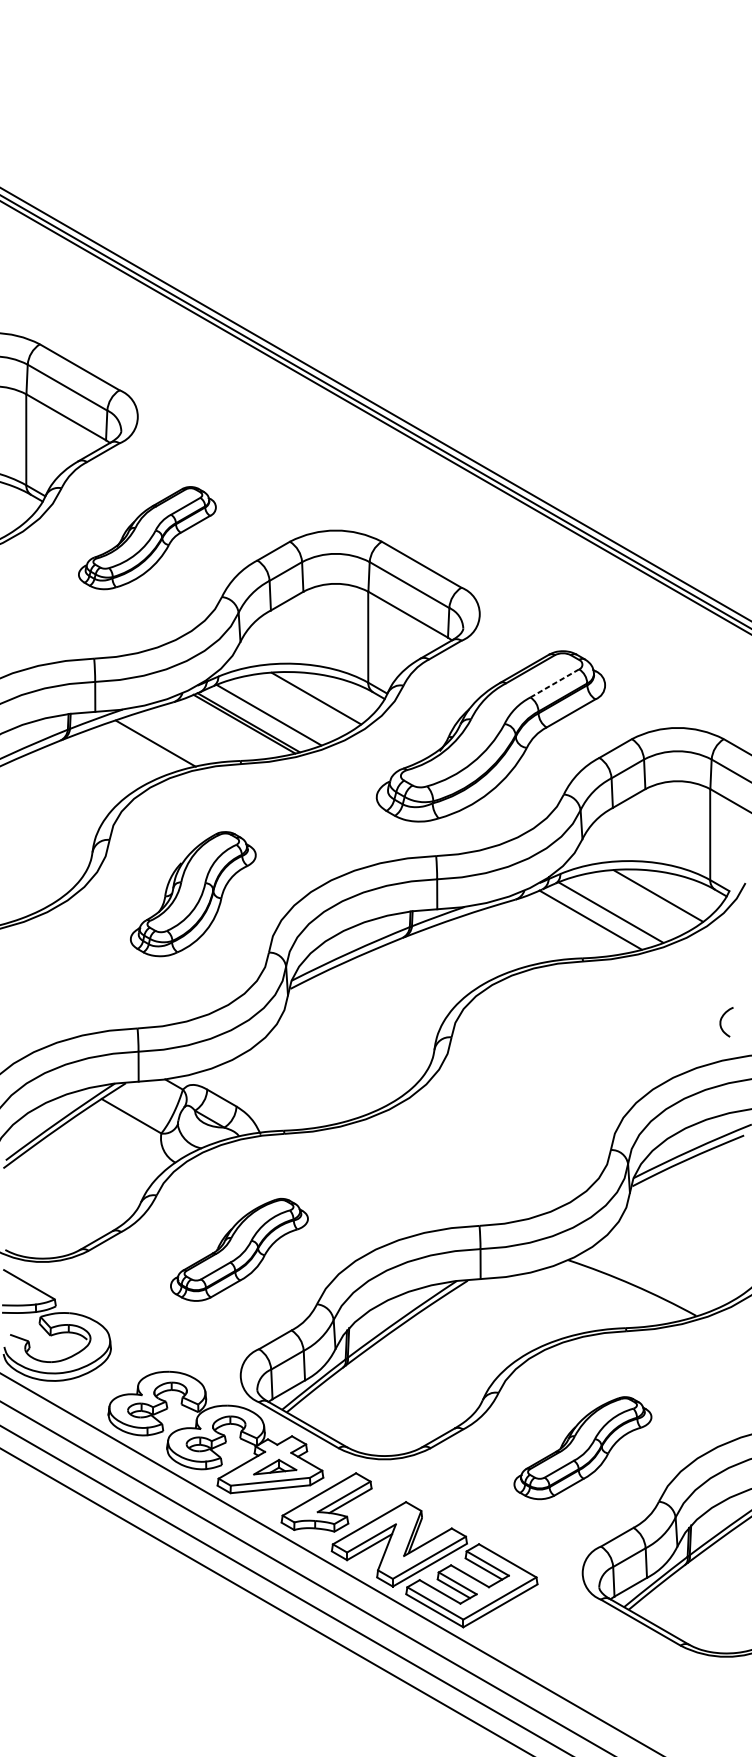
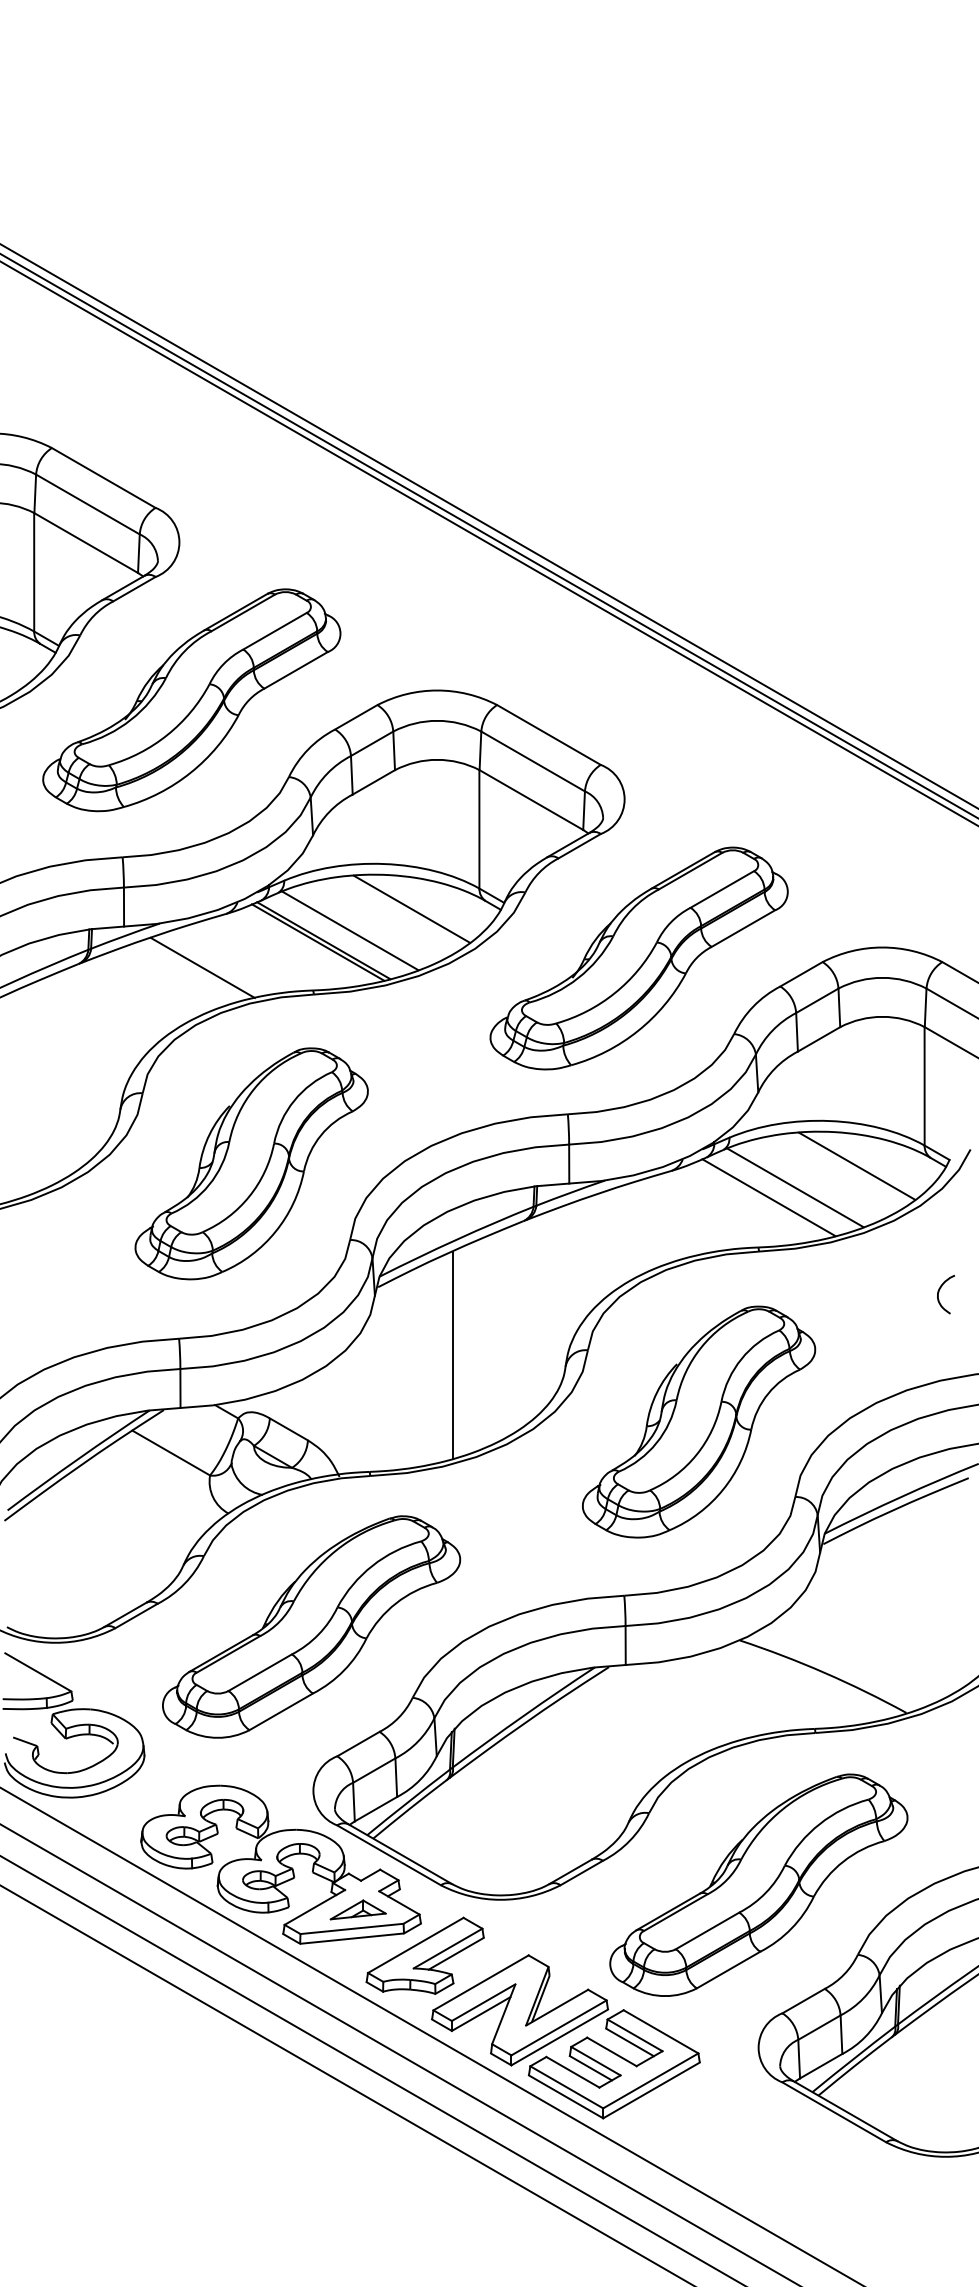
part: (147, 538) -> (191, 700), size x1.67
line: (554, 683) -> (722, 889), dashed -> solid
part: (193, 893) -> (251, 1163), size x1.43
curve: (721, 1020) -> (939, 1292), moved
line: (347, 1041) -> (452, 1355), added
part: (537, 1092) -> (699, 1421), added
part: (239, 1249) -> (311, 1626), size x1.67
part: (582, 1447) -> (758, 1884), size x1.67

